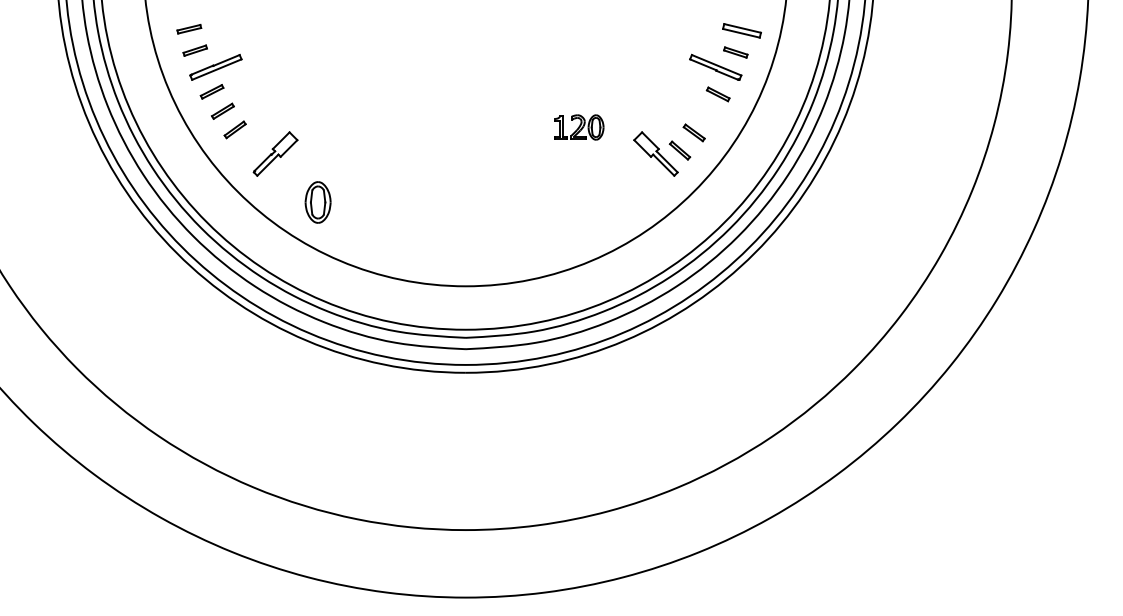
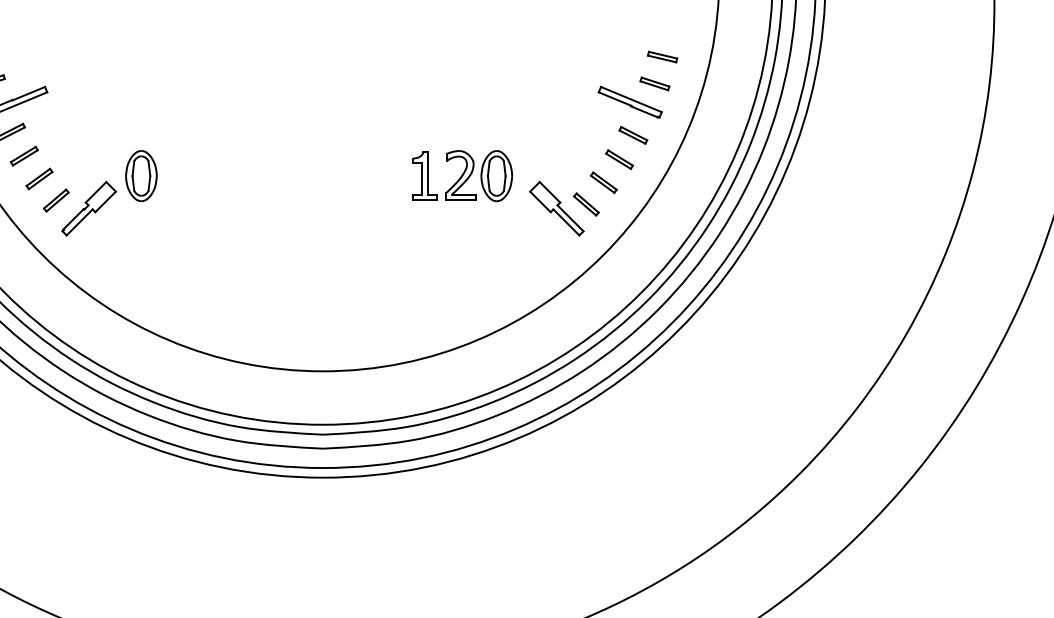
part: (741, 30) -> (661, 56), size x0.62
part: (706, 113) -> (618, 158), added
part: (579, 127) -> (462, 176), size x1.67
part: (248, 147) -> (55, 200), added
part: (317, 202) -> (140, 176), moved

